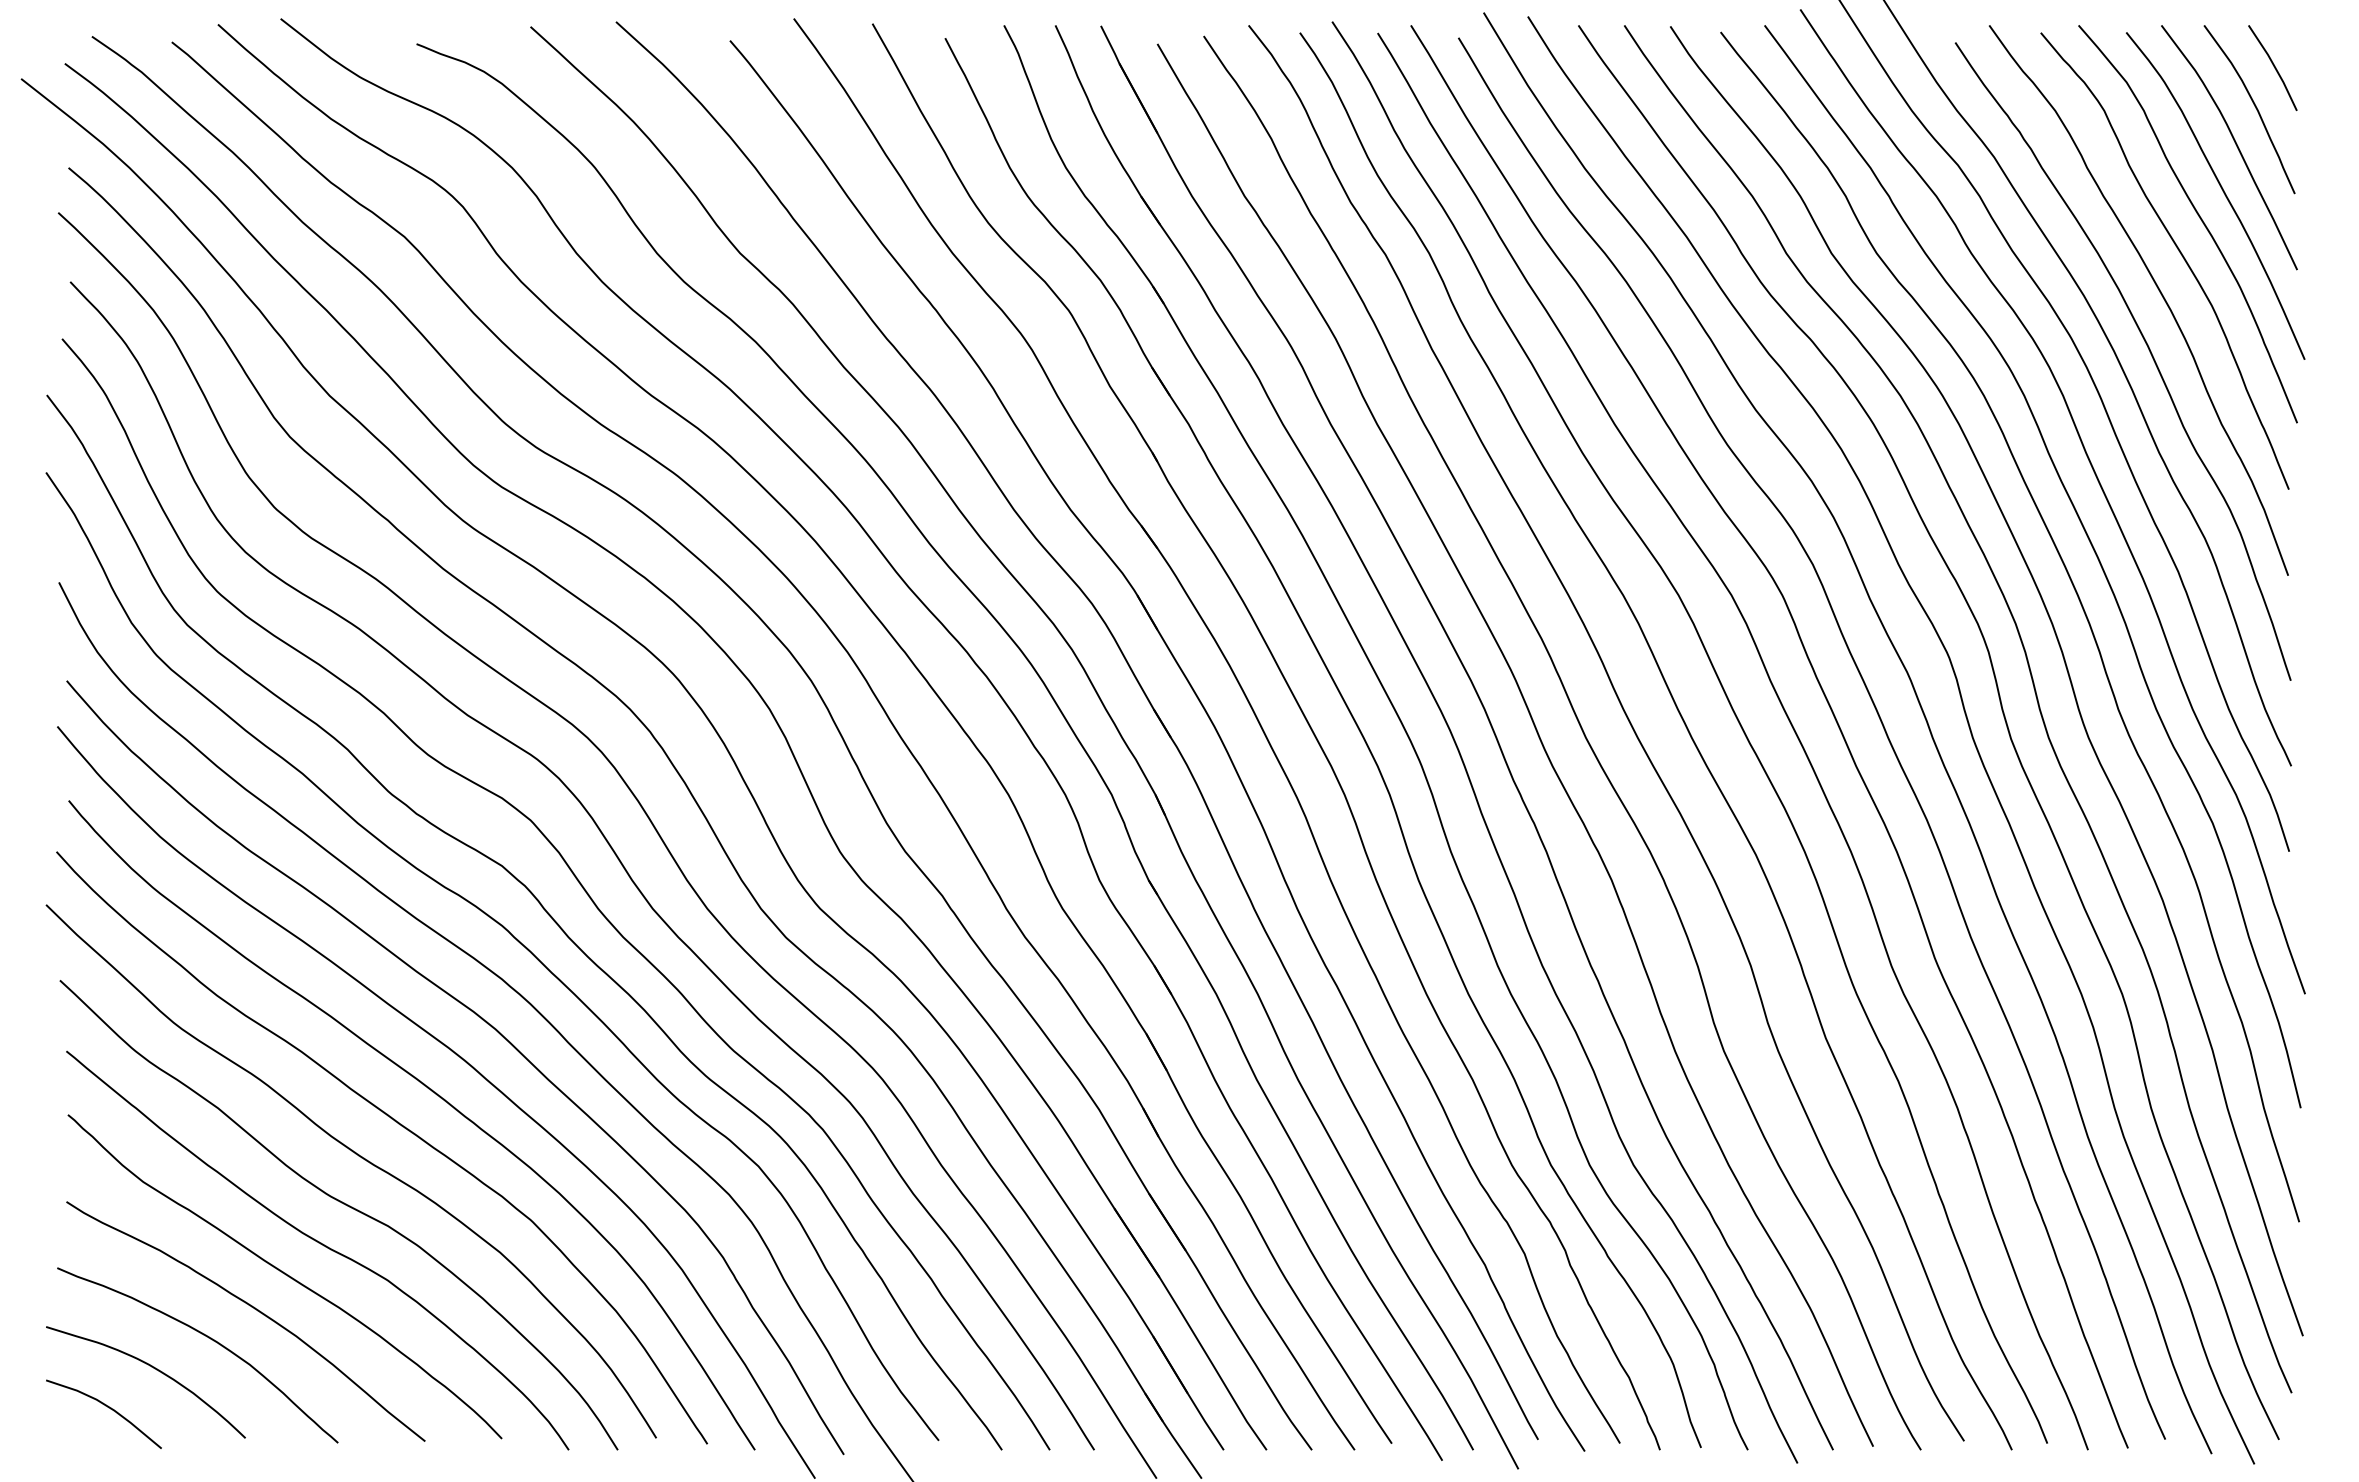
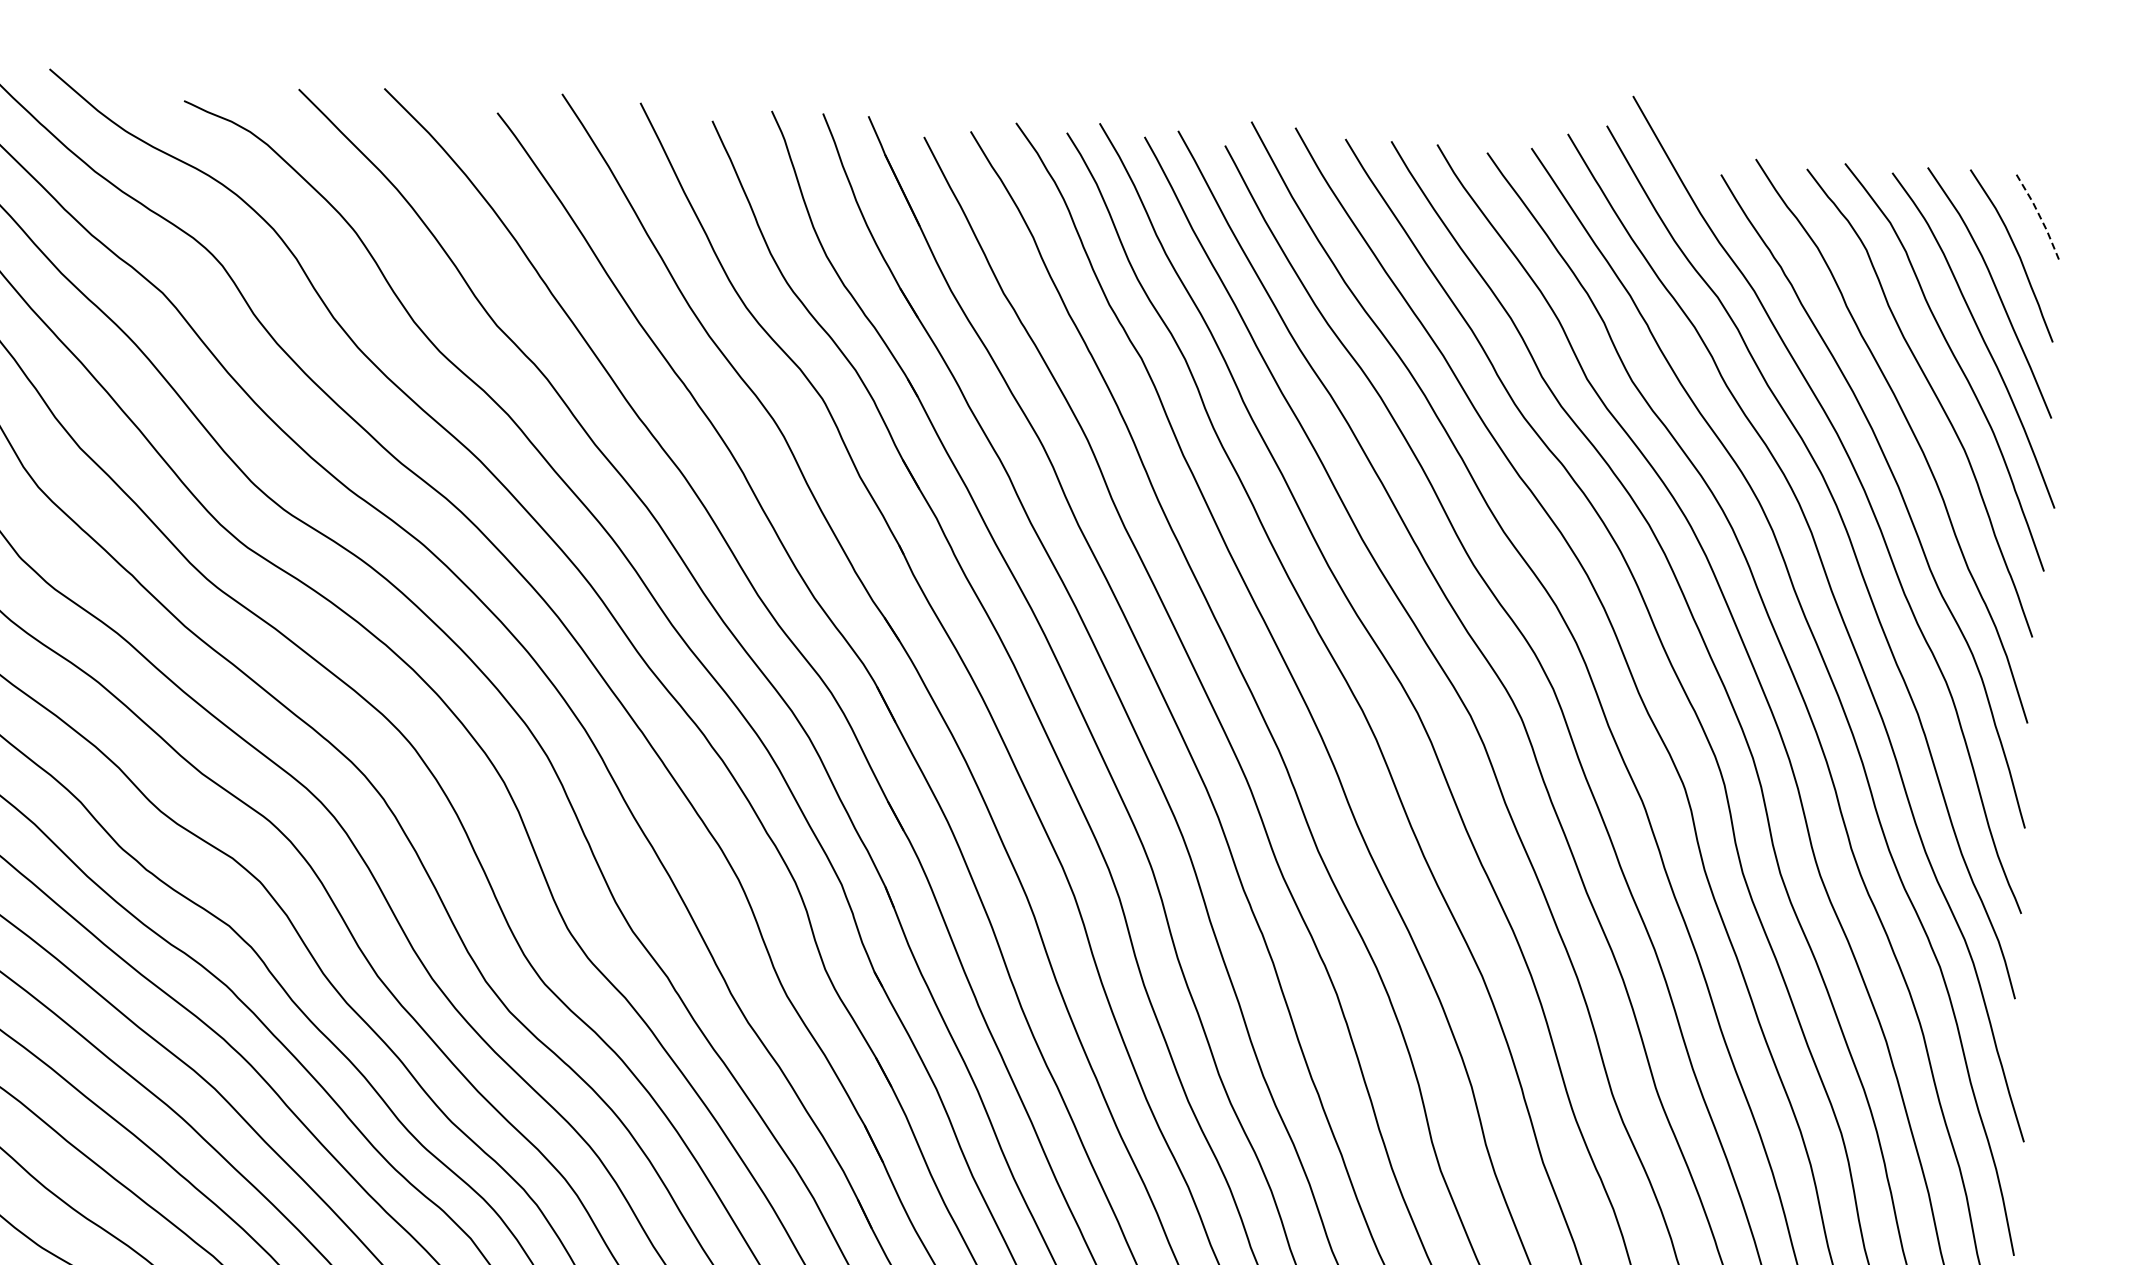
line: (2274, 66) -> (2038, 214), solid -> dashed

